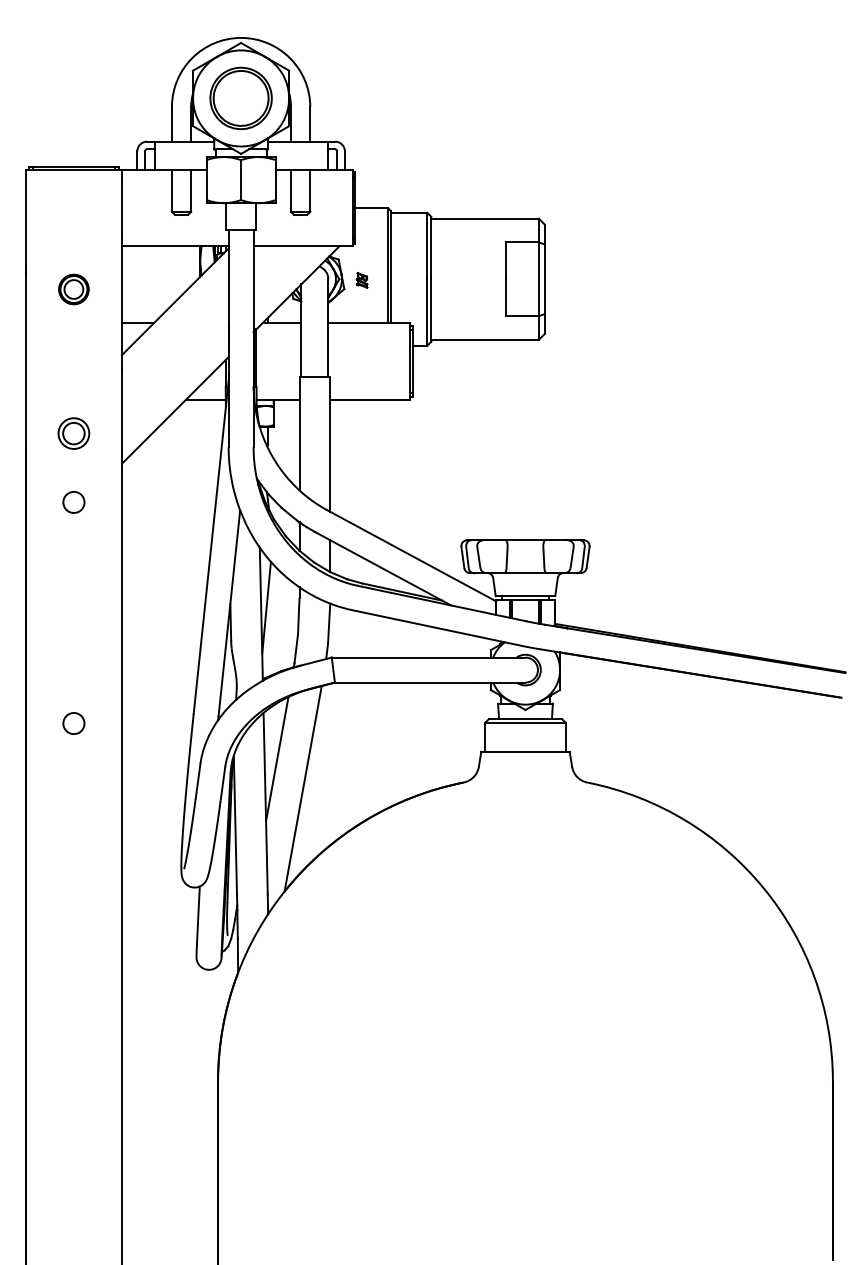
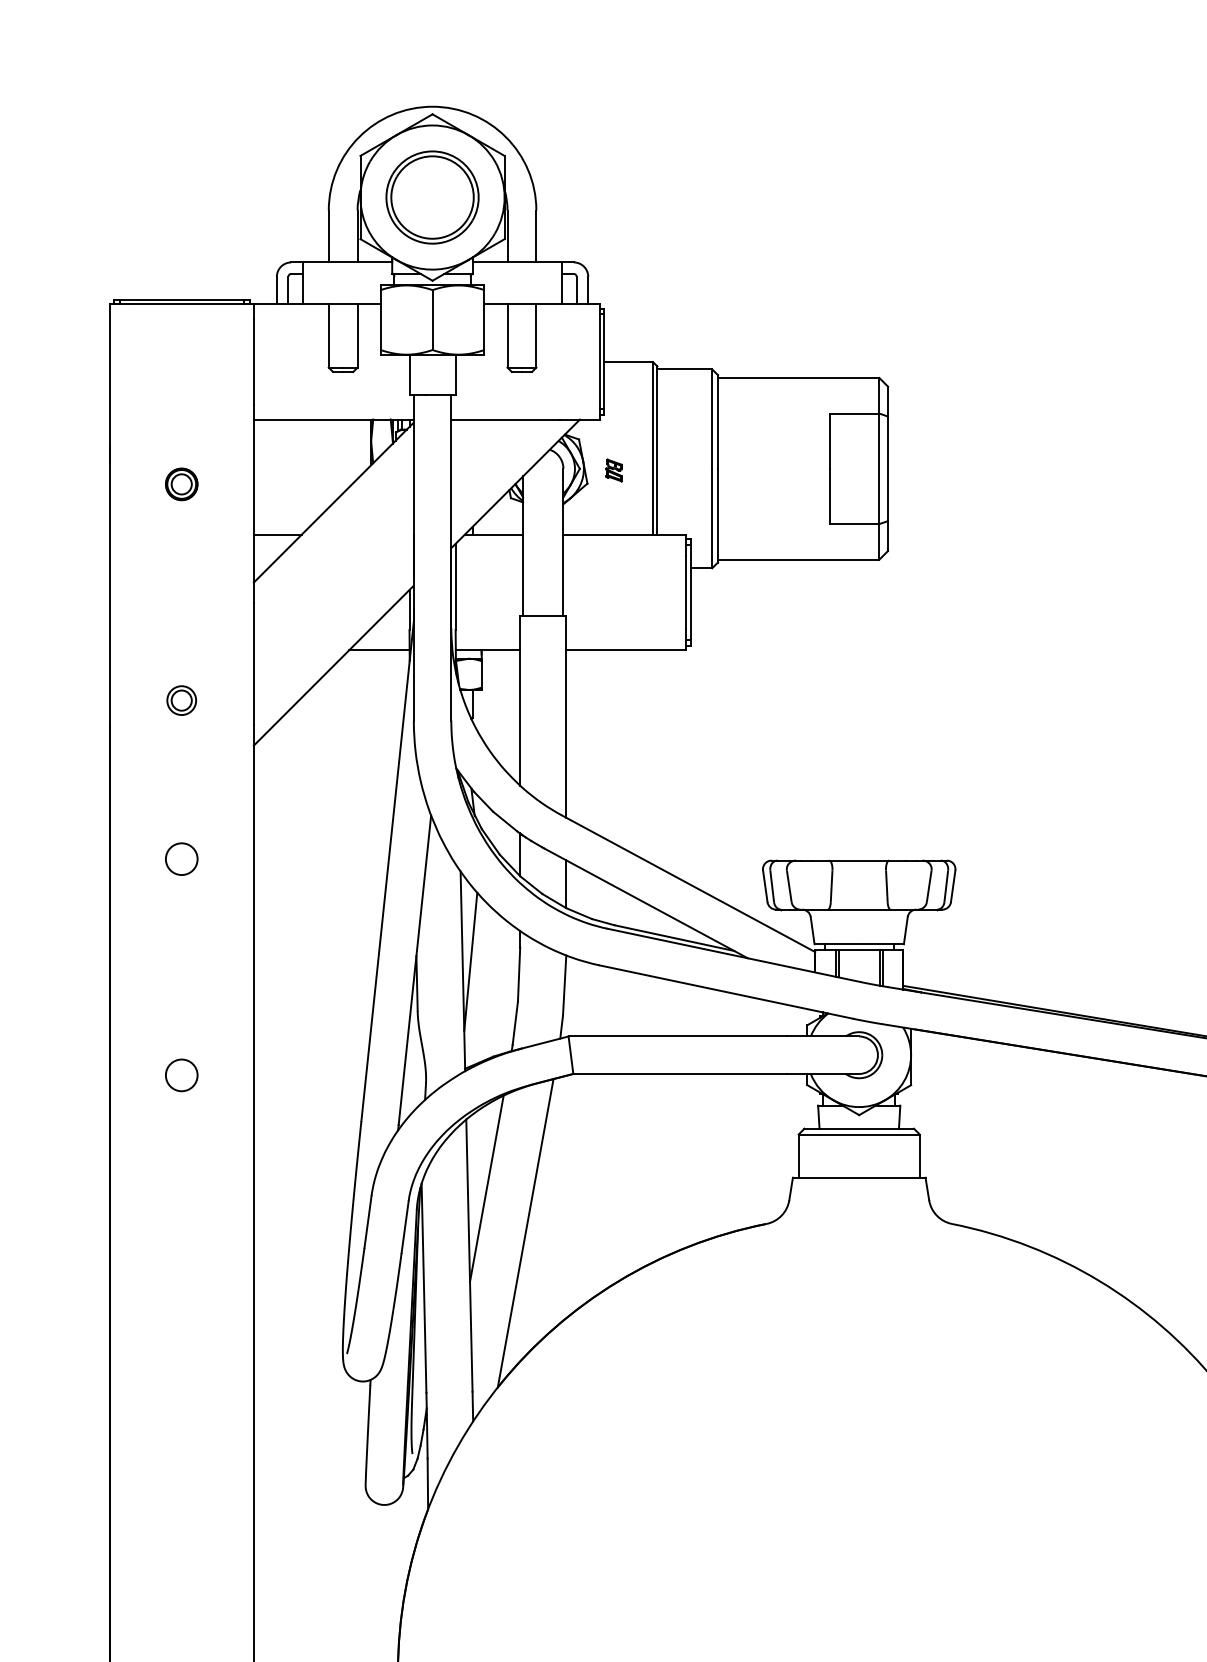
part: (73, 289) -> (181, 484), size x0.71
part: (73, 433) -> (181, 700), size x0.62
circle: (73, 502) -> (181, 859), moved
circle: (73, 723) -> (181, 1075), moved

